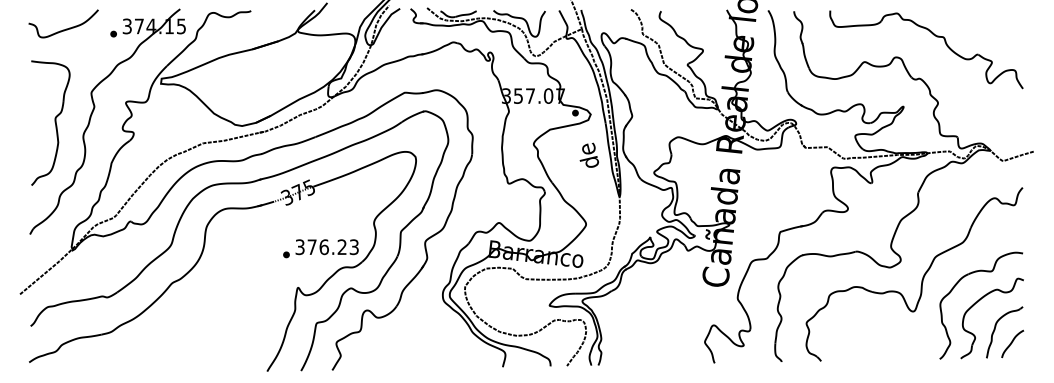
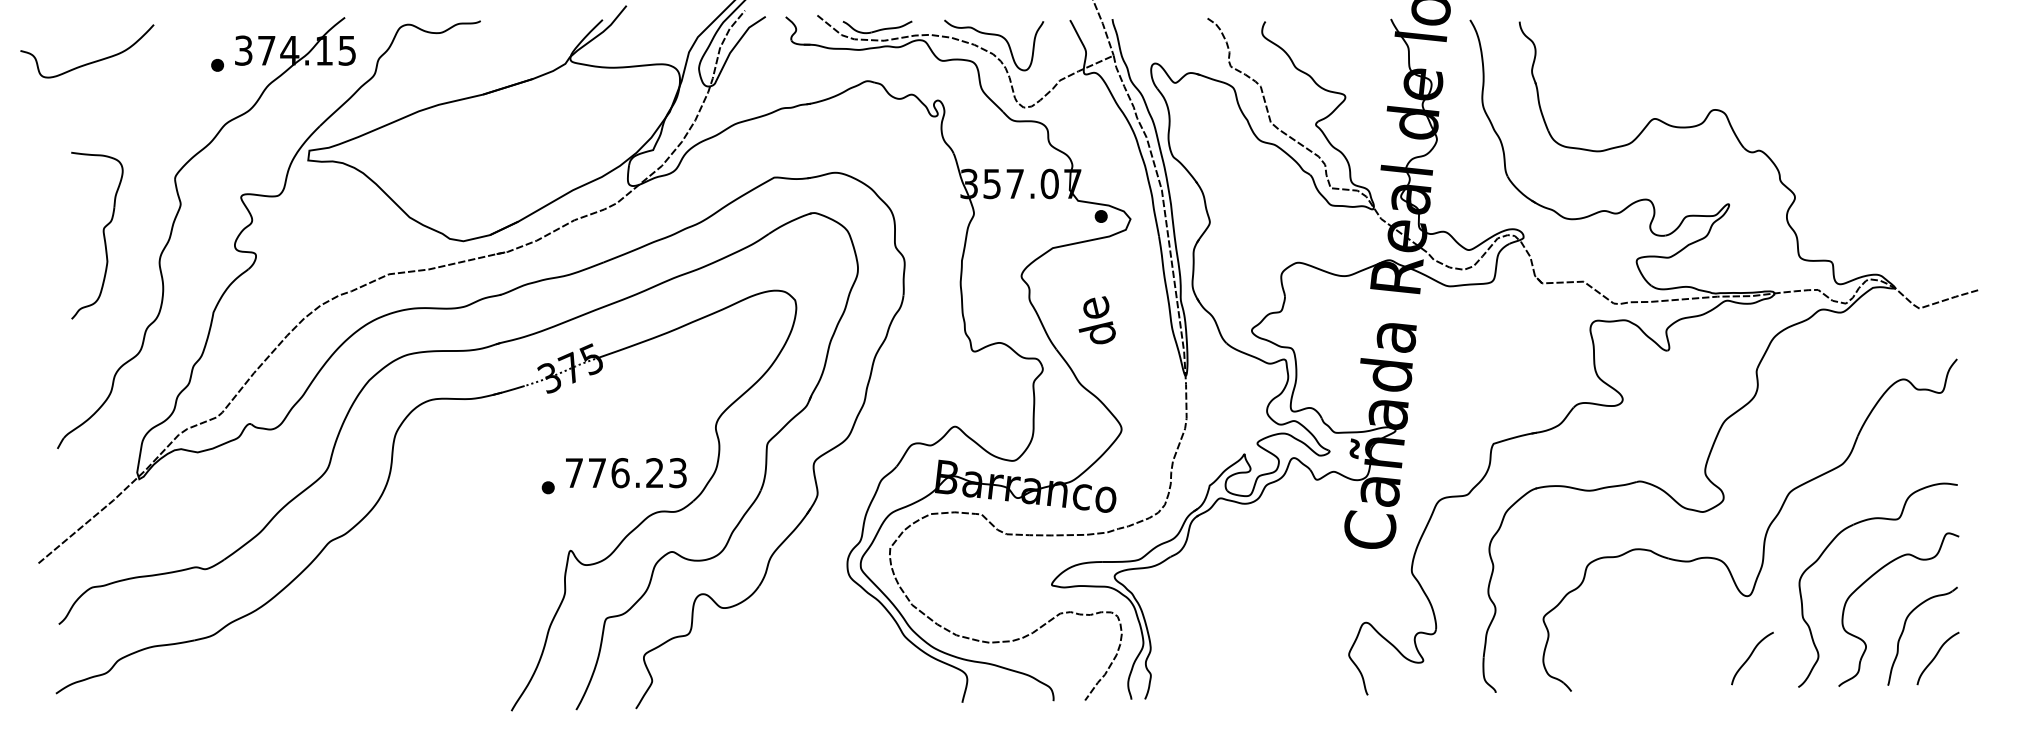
curve: (66, 28) -> (92, 60), moved
part: (933, 35) -> (1786, 67), removed
part: (50, 122) -> (96, 234), size x0.7
text: (588, 154) -> (1095, 318), moved
text: (299, 247) -> (573, 473), 376.23 -> 776.23
curve: (915, 343) -> (1751, 657), added

